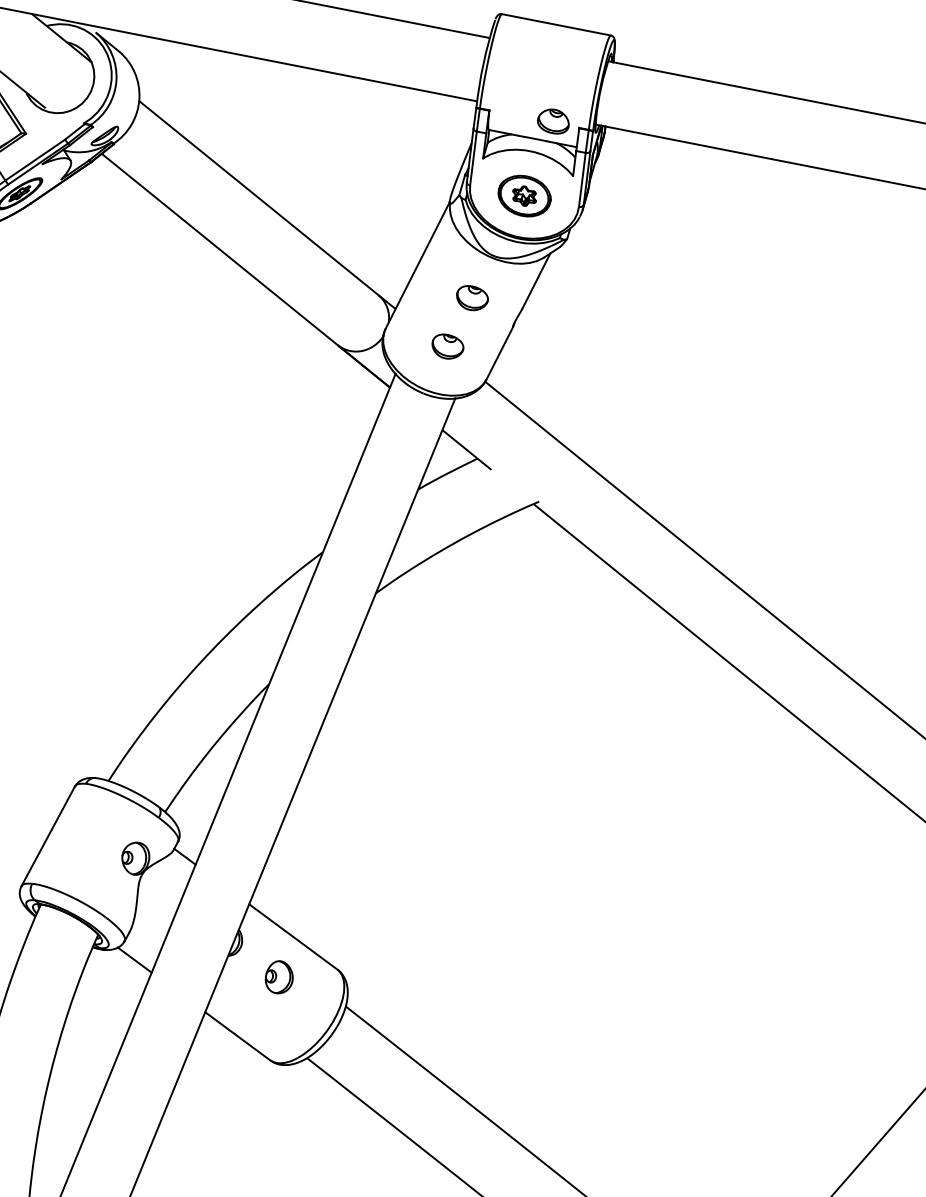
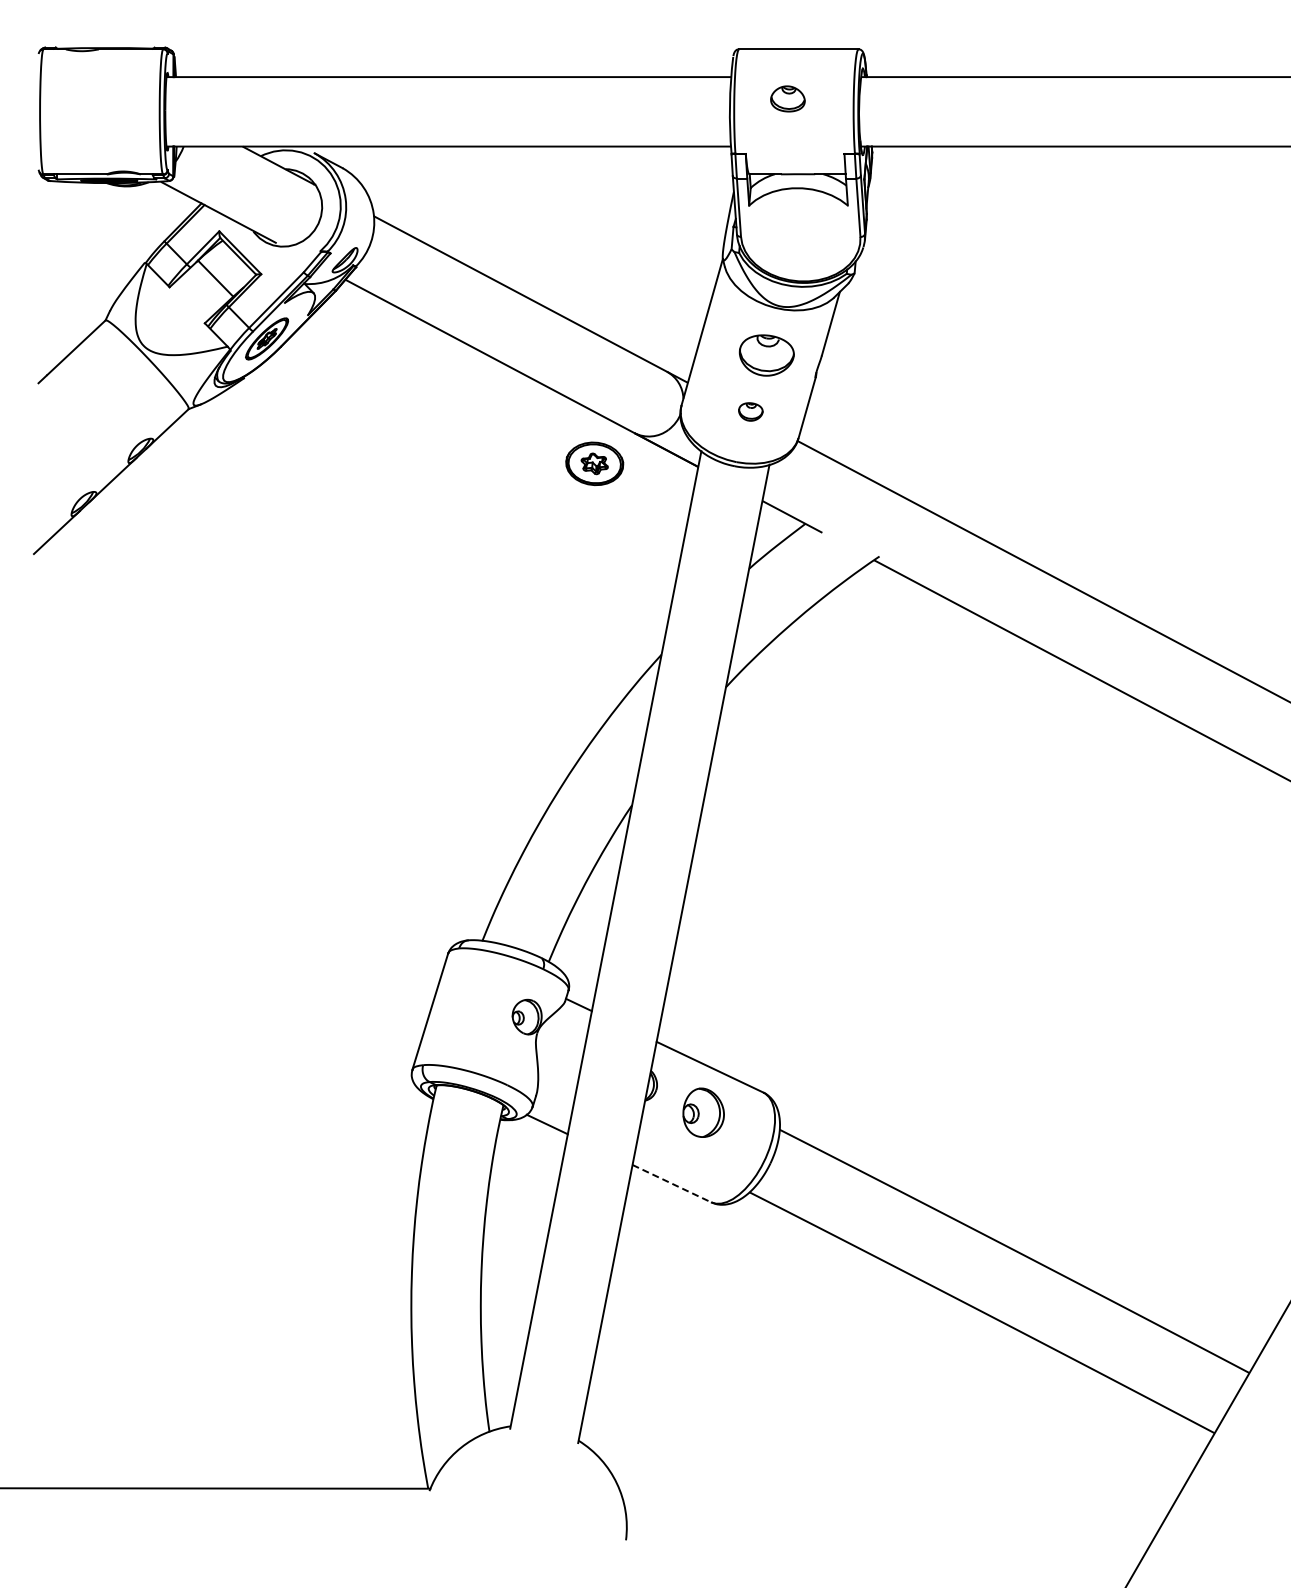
part: (553, 120) -> (787, 98), moved
part: (524, 195) -> (594, 463), moved
part: (472, 298) -> (766, 355), size x1.6
part: (447, 346) -> (750, 411), size x0.7
part: (279, 977) -> (703, 1112), size x1.4
line: (237, 1036) -> (671, 1183), solid -> dashed

